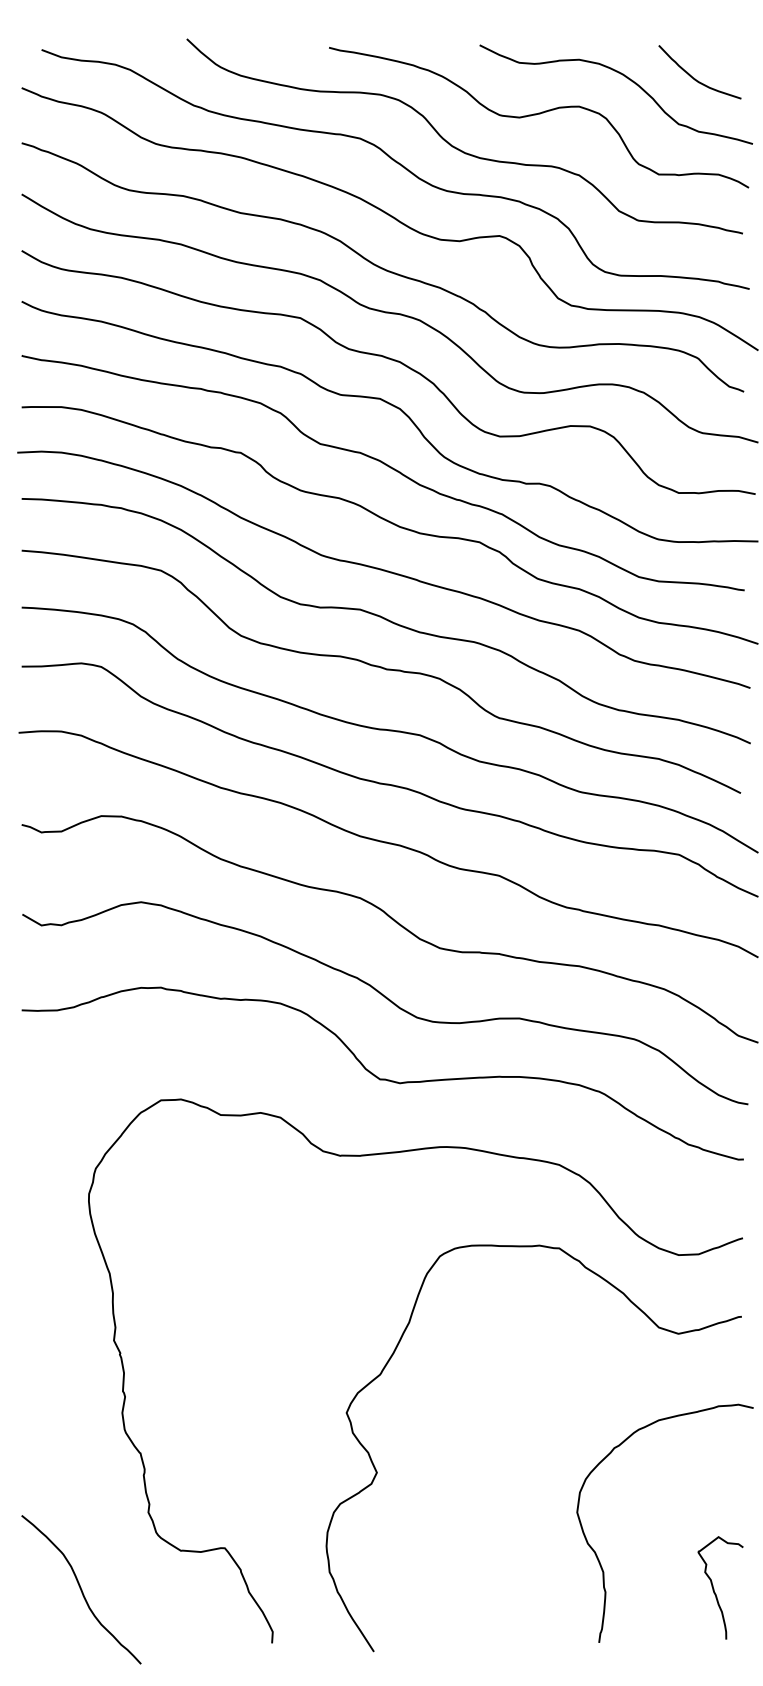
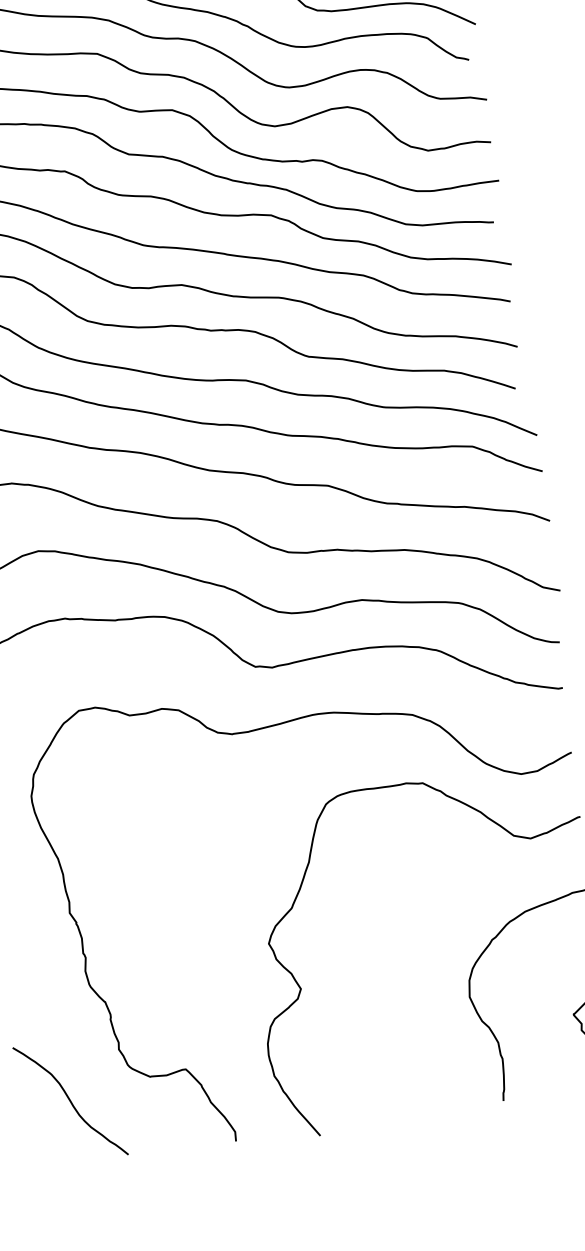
curve: (81, 1589) -> (70, 1101), moved

